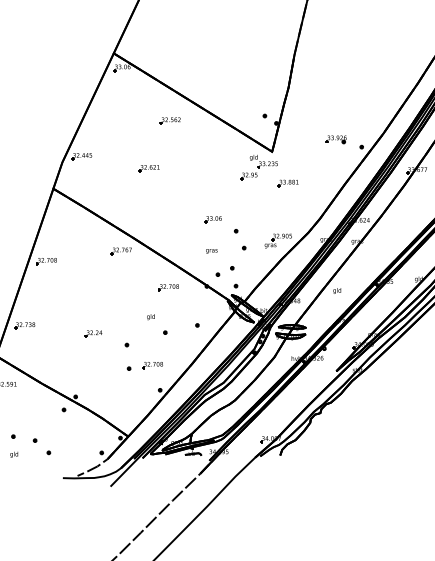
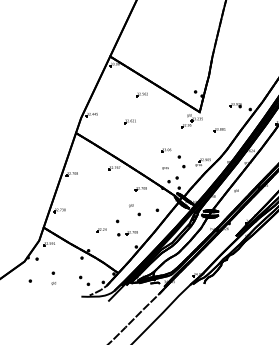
part: (287, 184) -> (219, 130), moved
part: (93, 334) -> (101, 230), moved
part: (41, 445) -> (84, 280), moved

